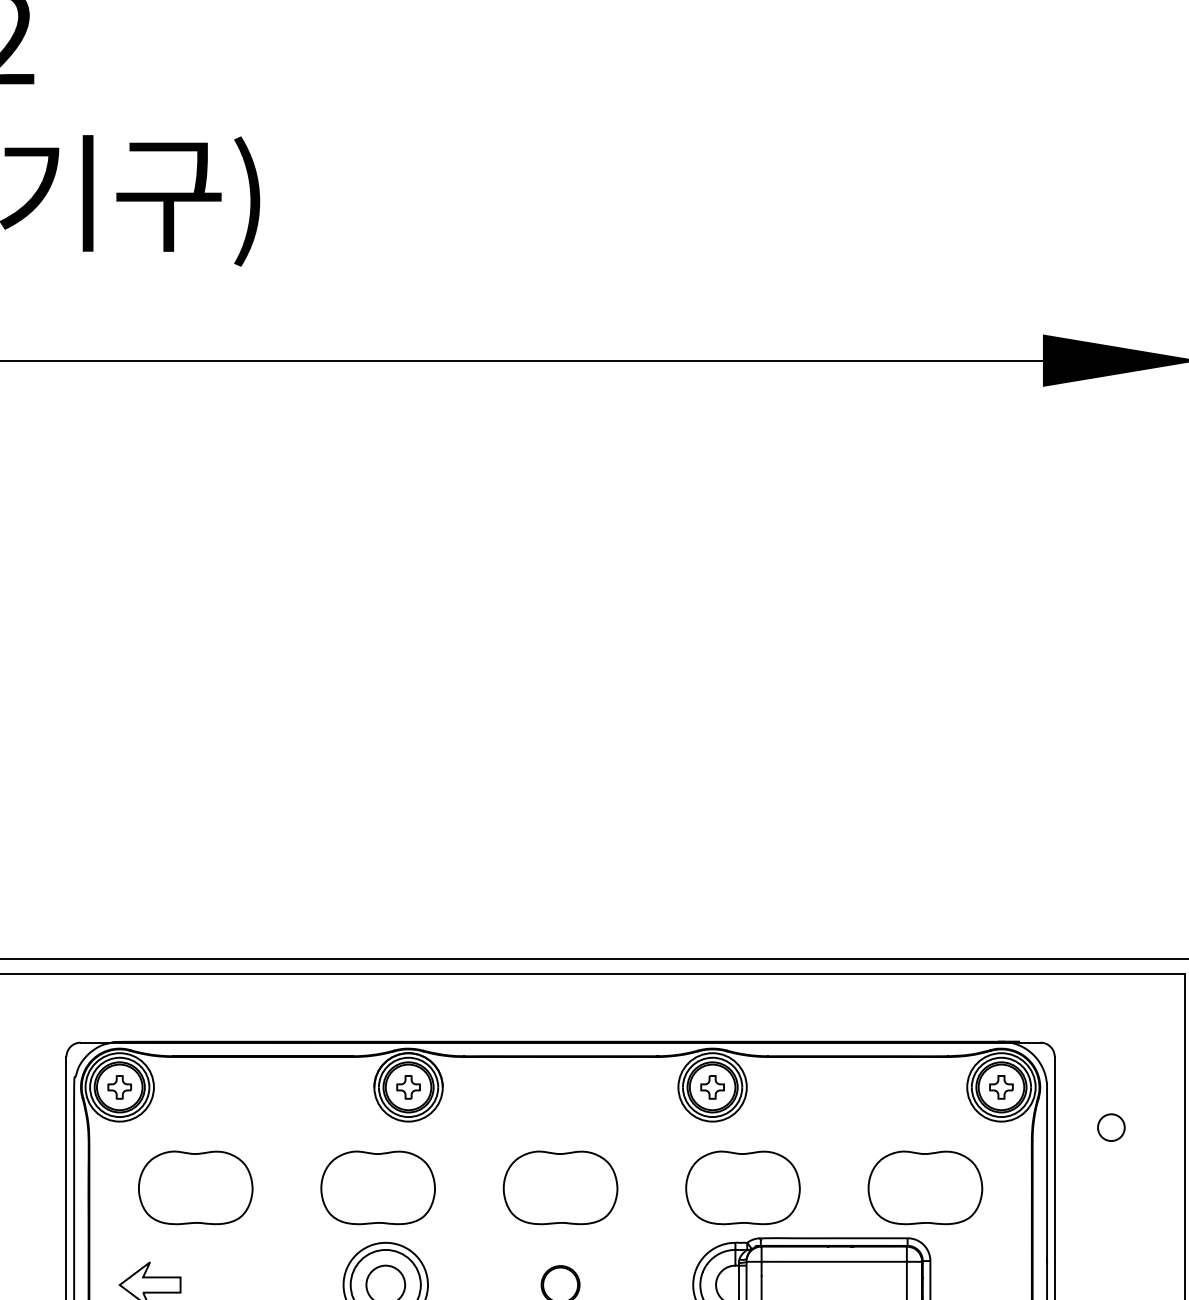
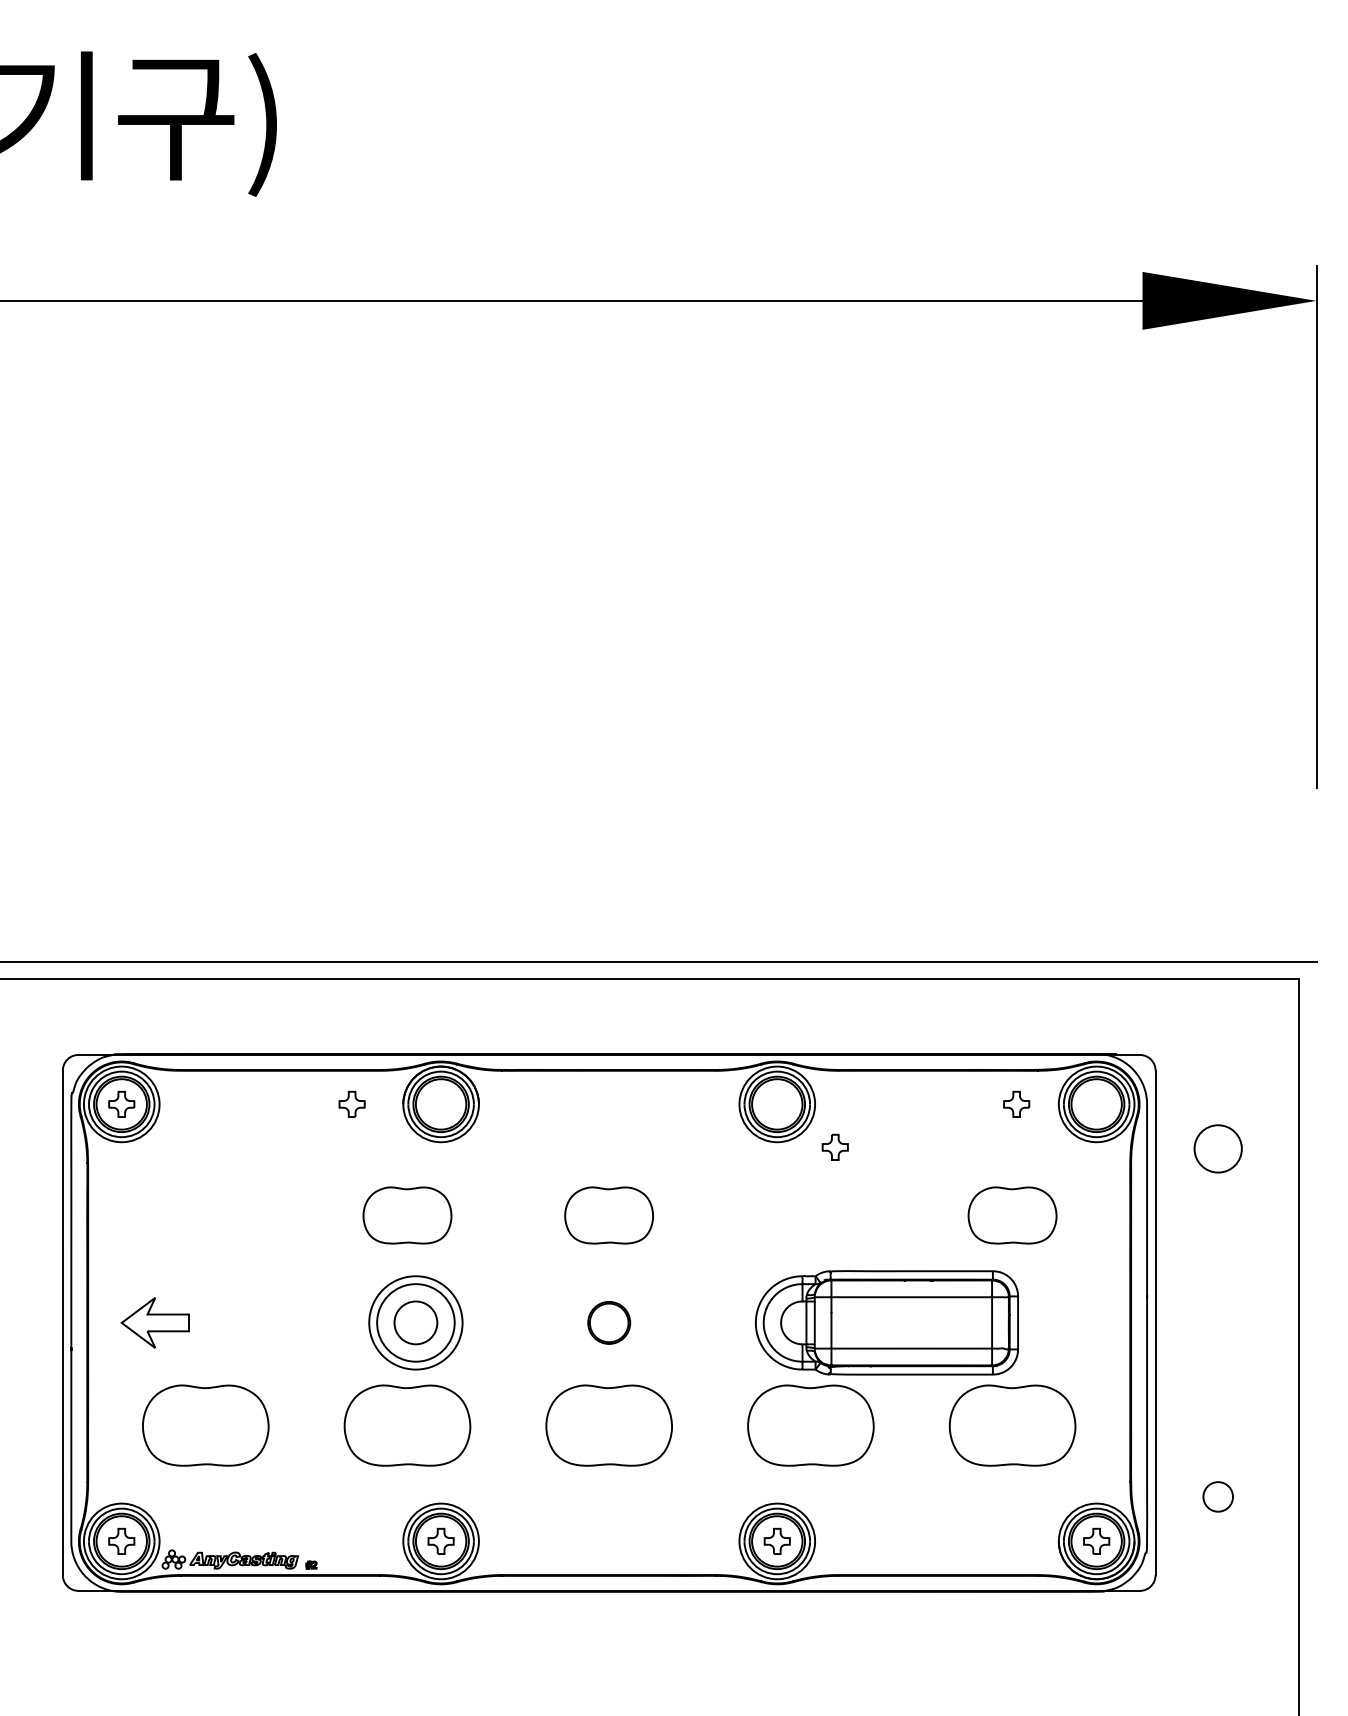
part: (408, 1086) -> (351, 1103), moved
part: (711, 1086) -> (834, 1146), moved
part: (1001, 1086) -> (1016, 1103), moved
circle: (1111, 1127) -> (1218, 1148), size x1.6
part: (195, 1187) -> (205, 1215), removed
part: (378, 1187) -> (407, 1215), size x0.7
part: (559, 1187) -> (608, 1215), size x0.7
part: (742, 1187) -> (810, 1215), removed
part: (925, 1187) -> (1012, 1215), size x0.7

